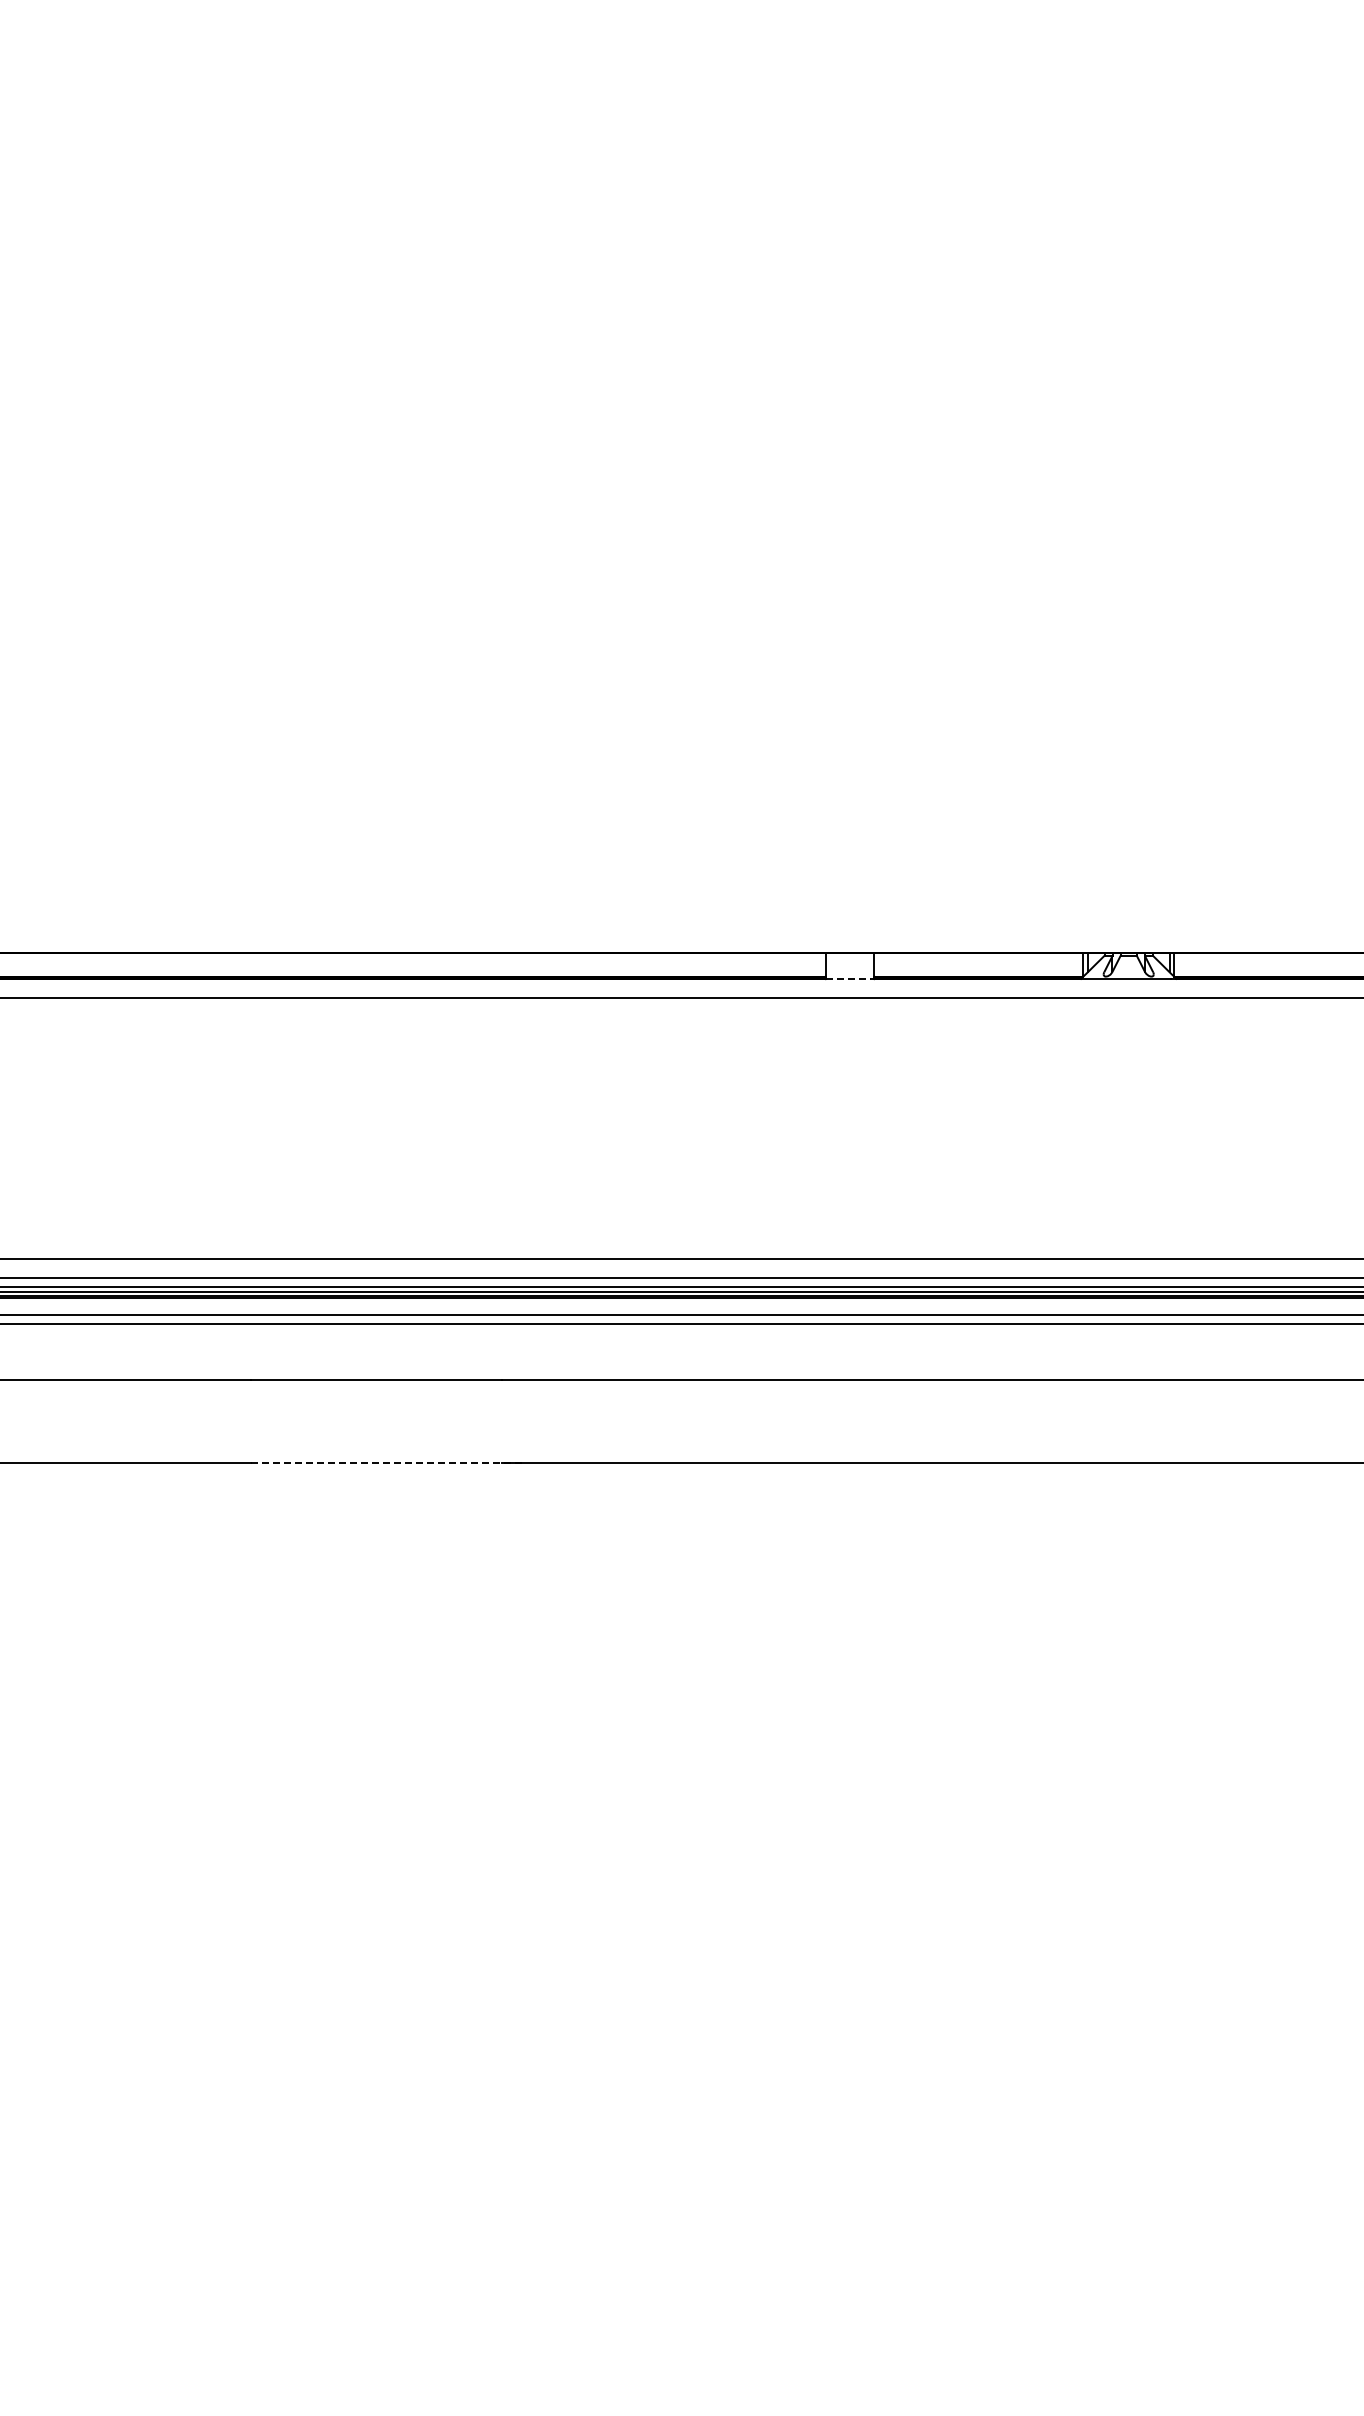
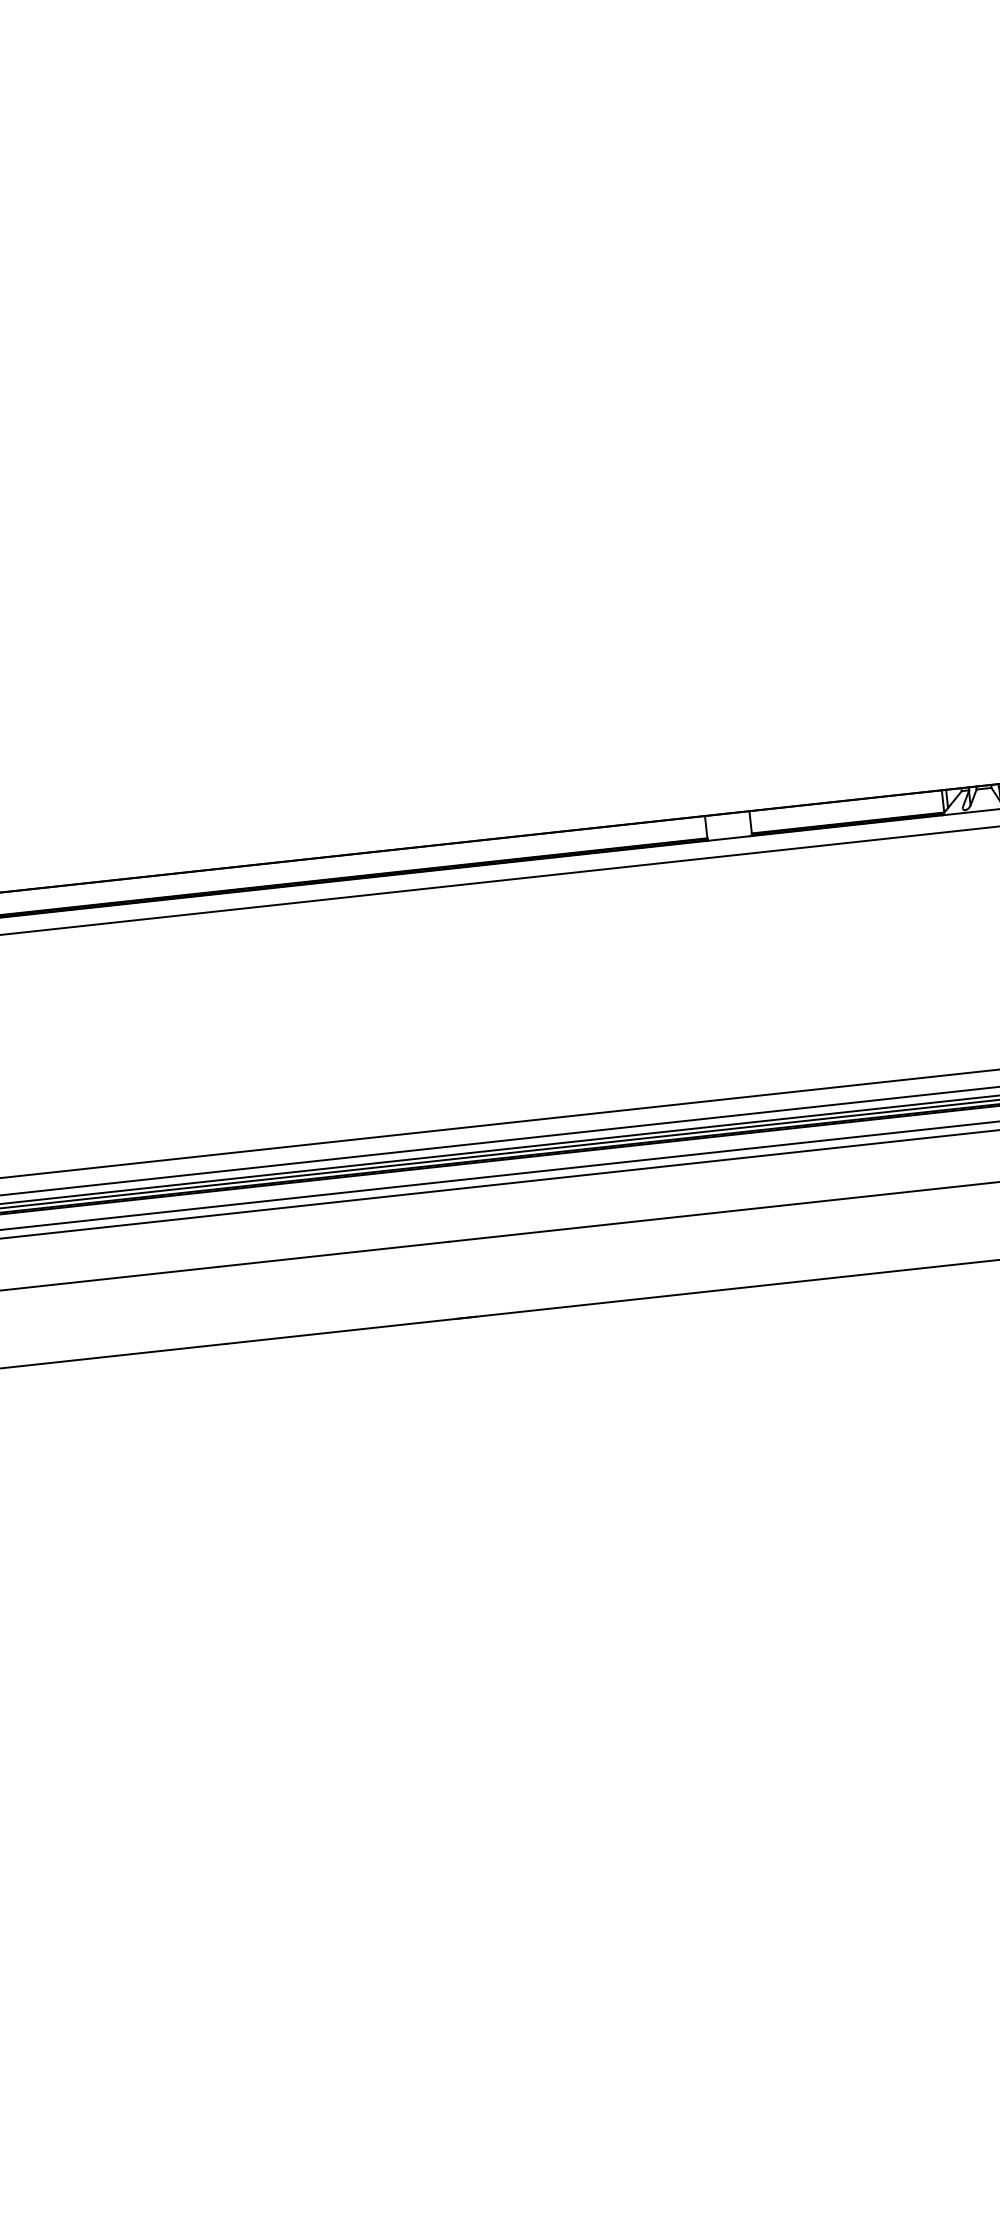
line: (849, 979) -> (729, 838), dashed -> solid
line: (386, 1463) -> (351, 1330), dashed -> solid

